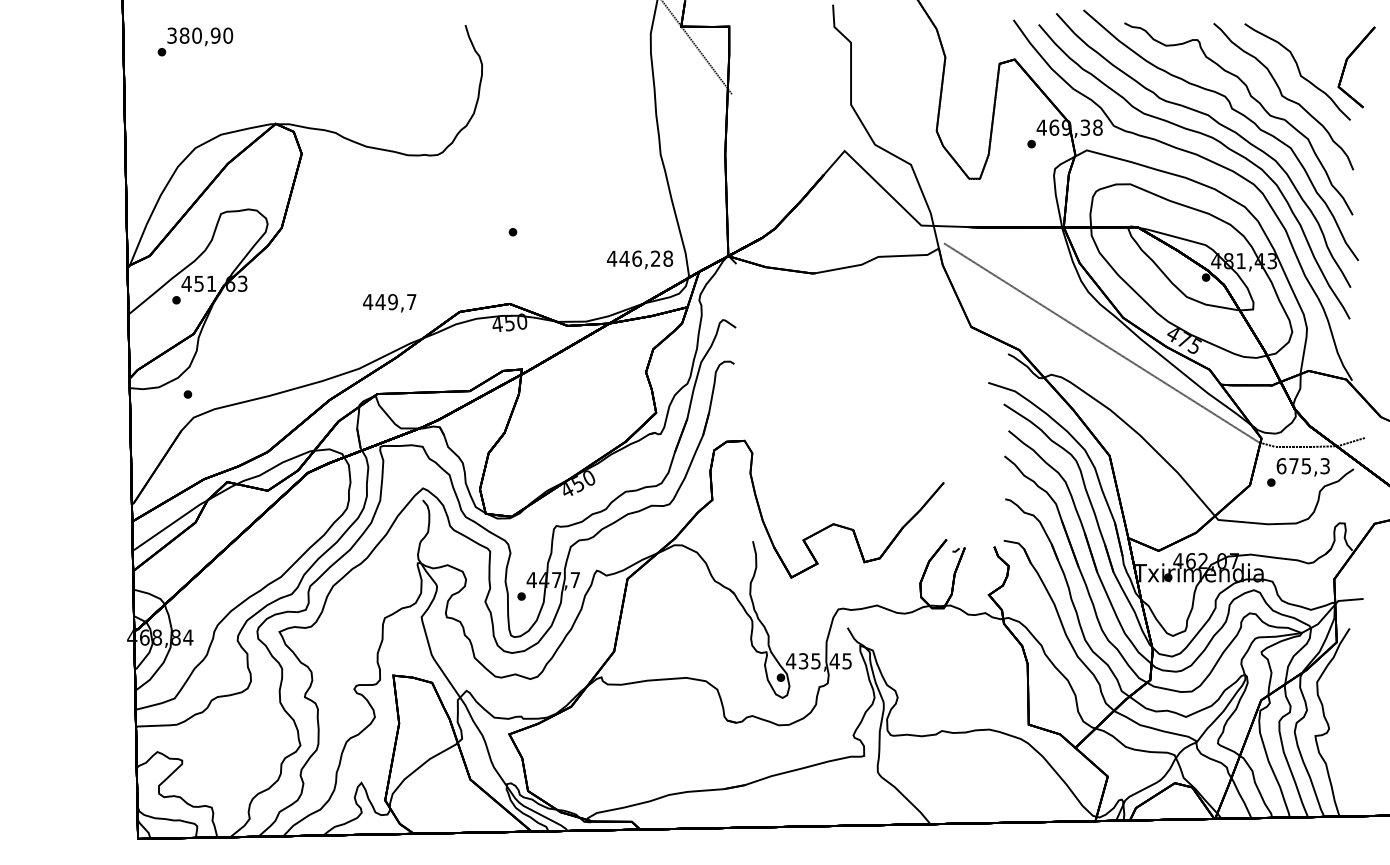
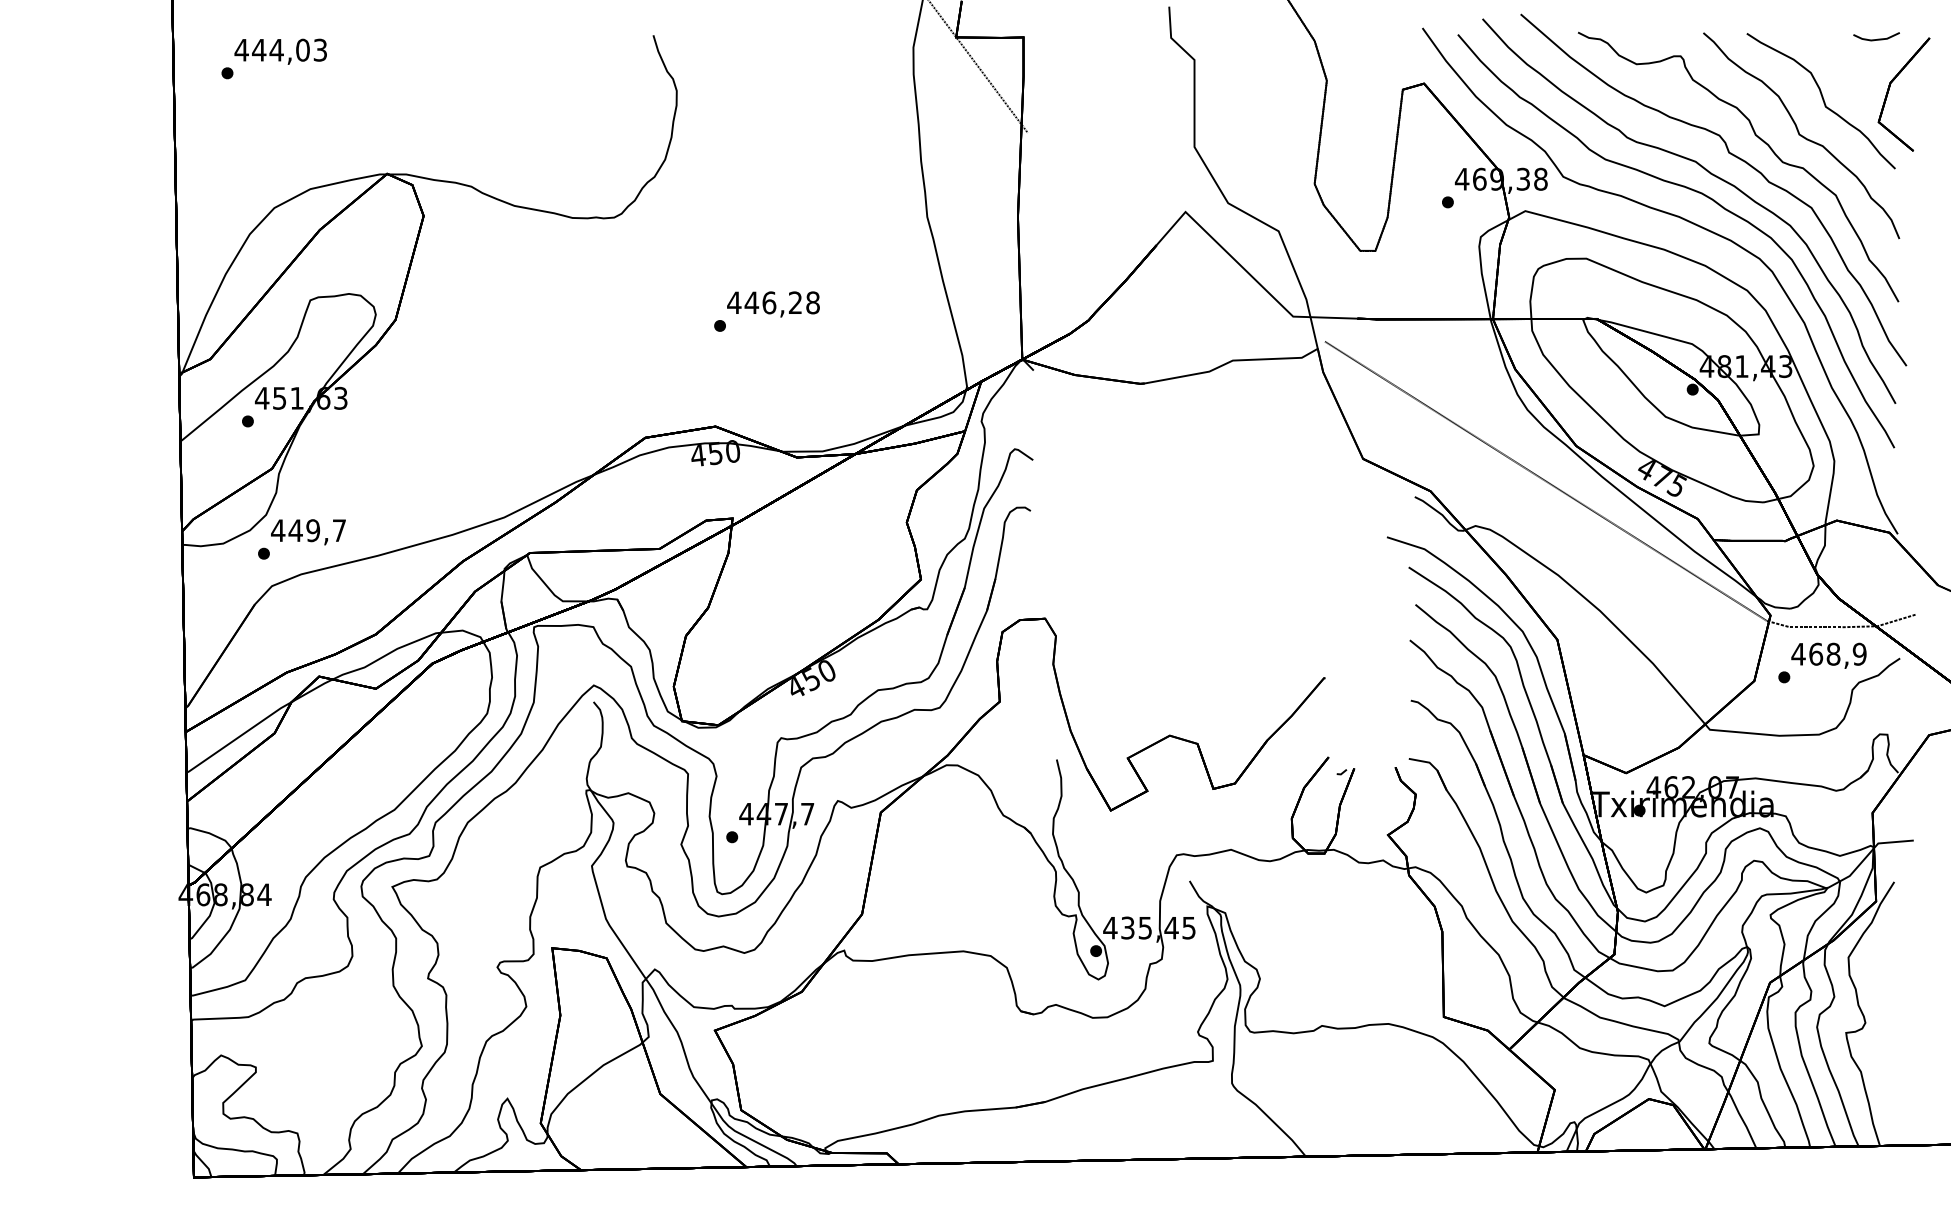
part: (1336, 25) -> (1875, 35), added
text: (200, 35) -> (281, 49), 380,90 -> 444,03
text: (640, 259) -> (774, 303), moved
text: (389, 303) -> (308, 532), moved
text: (1302, 466) -> (1828, 654), 675,3 -> 468,9

